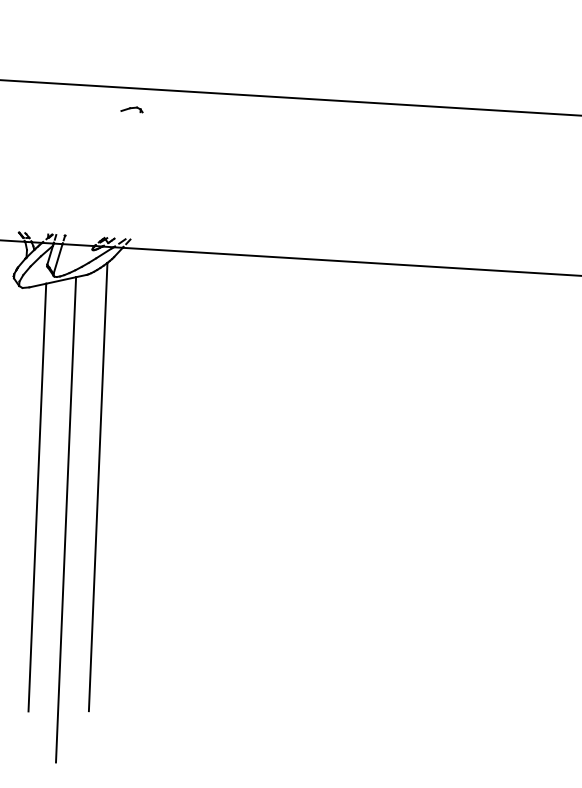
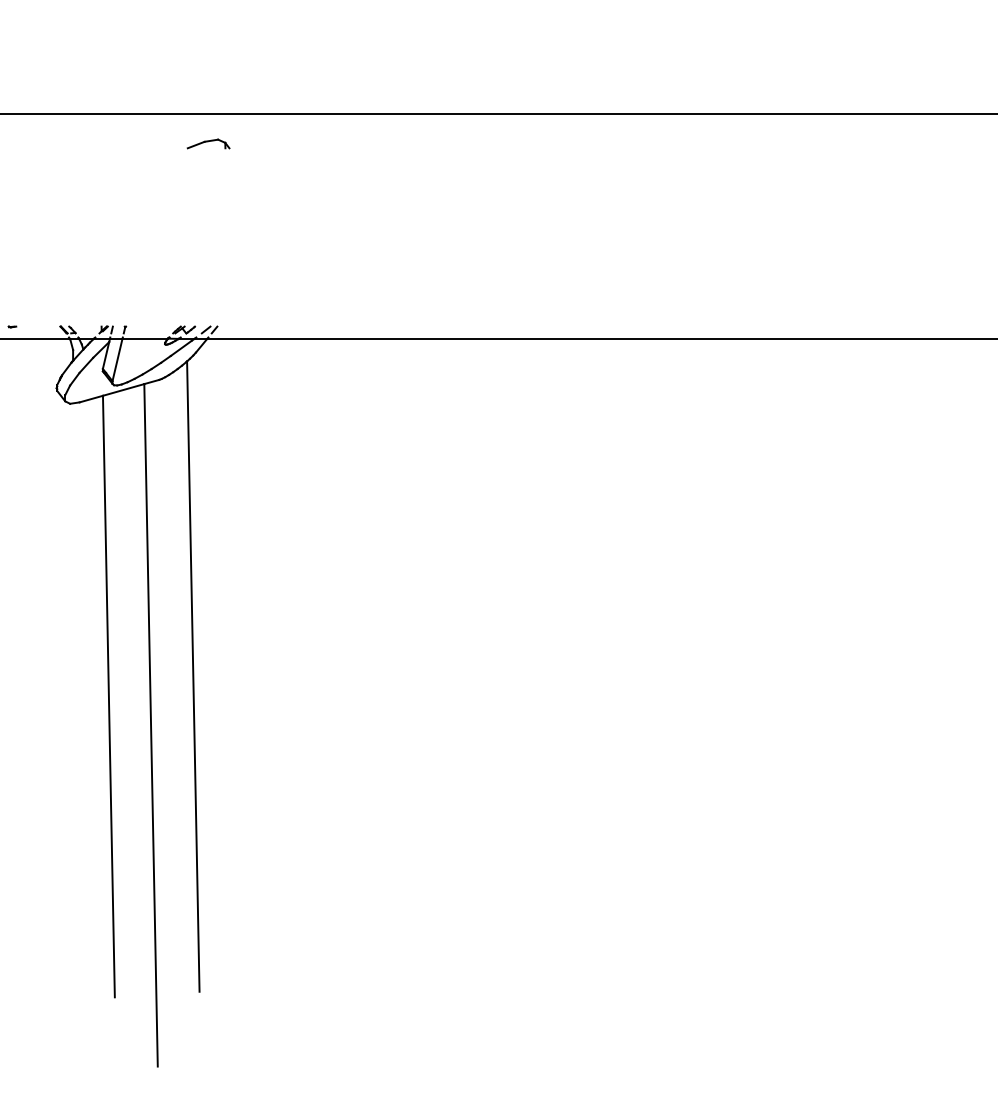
part: (132, 109) -> (208, 143), size x1.4

